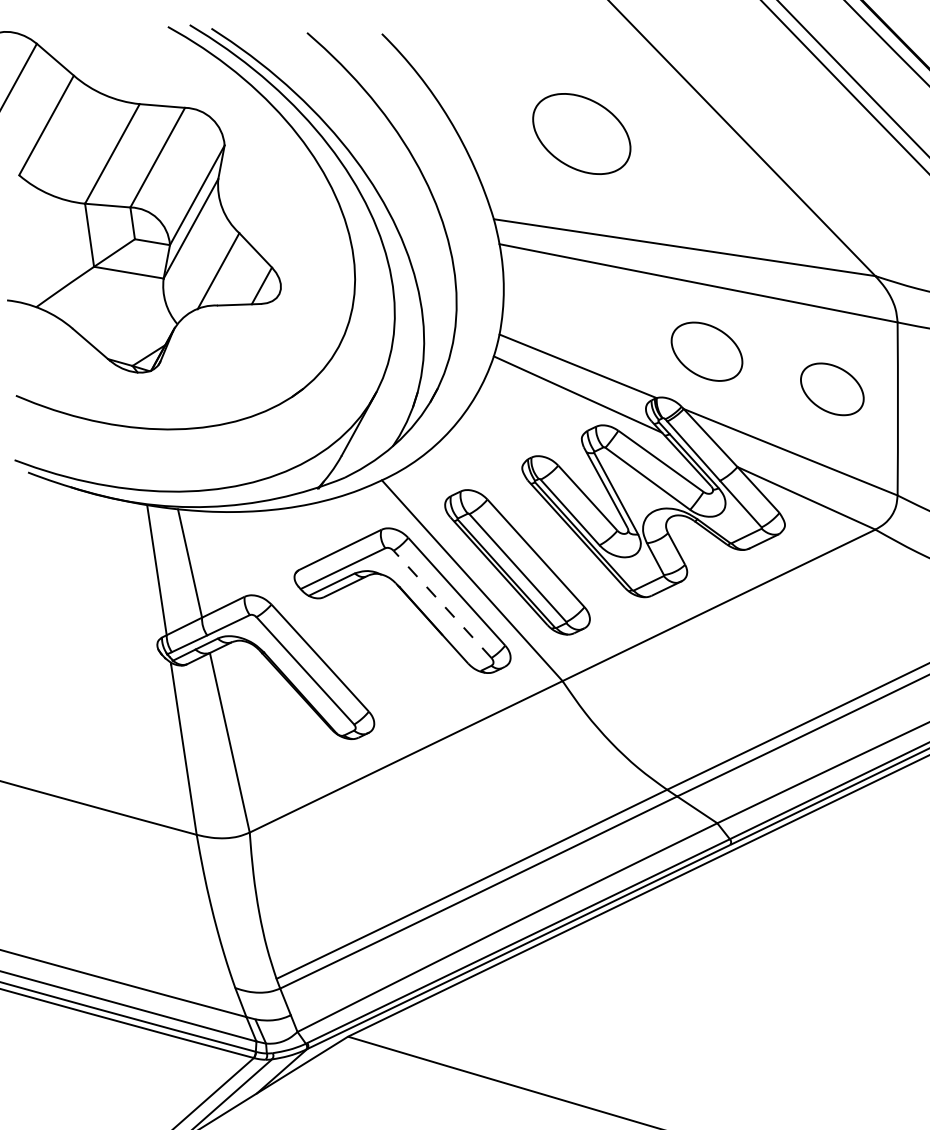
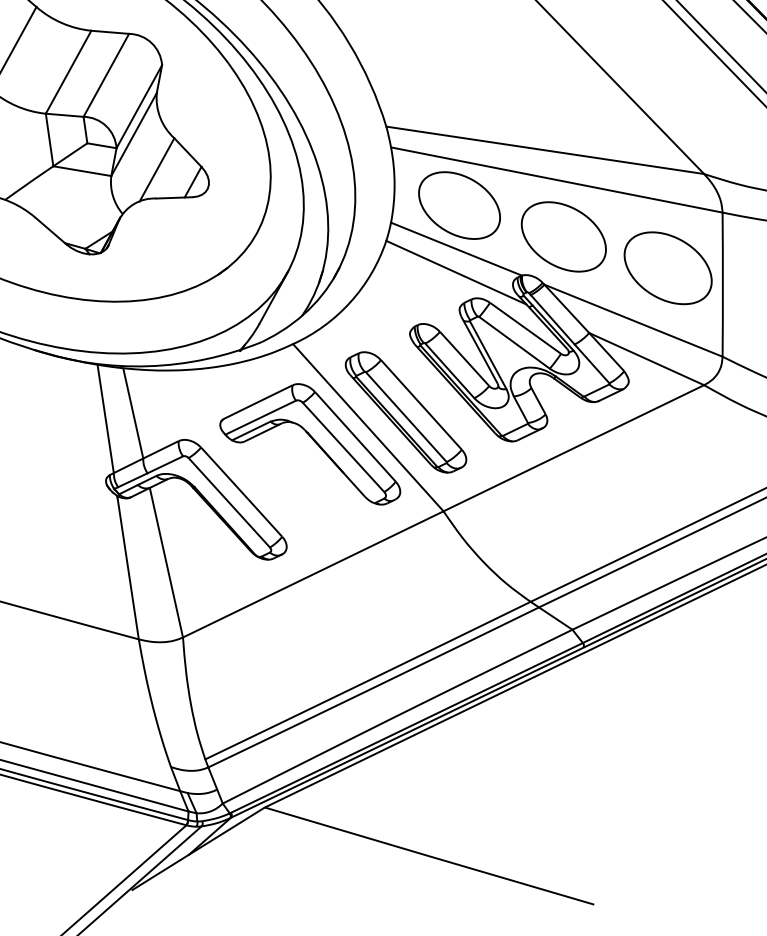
part: (581, 133) -> (459, 205), moved
part: (706, 351) -> (563, 236), size x1.43
part: (832, 389) -> (668, 268), size x1.67
line: (442, 604) -> (343, 447), dashed -> solid

